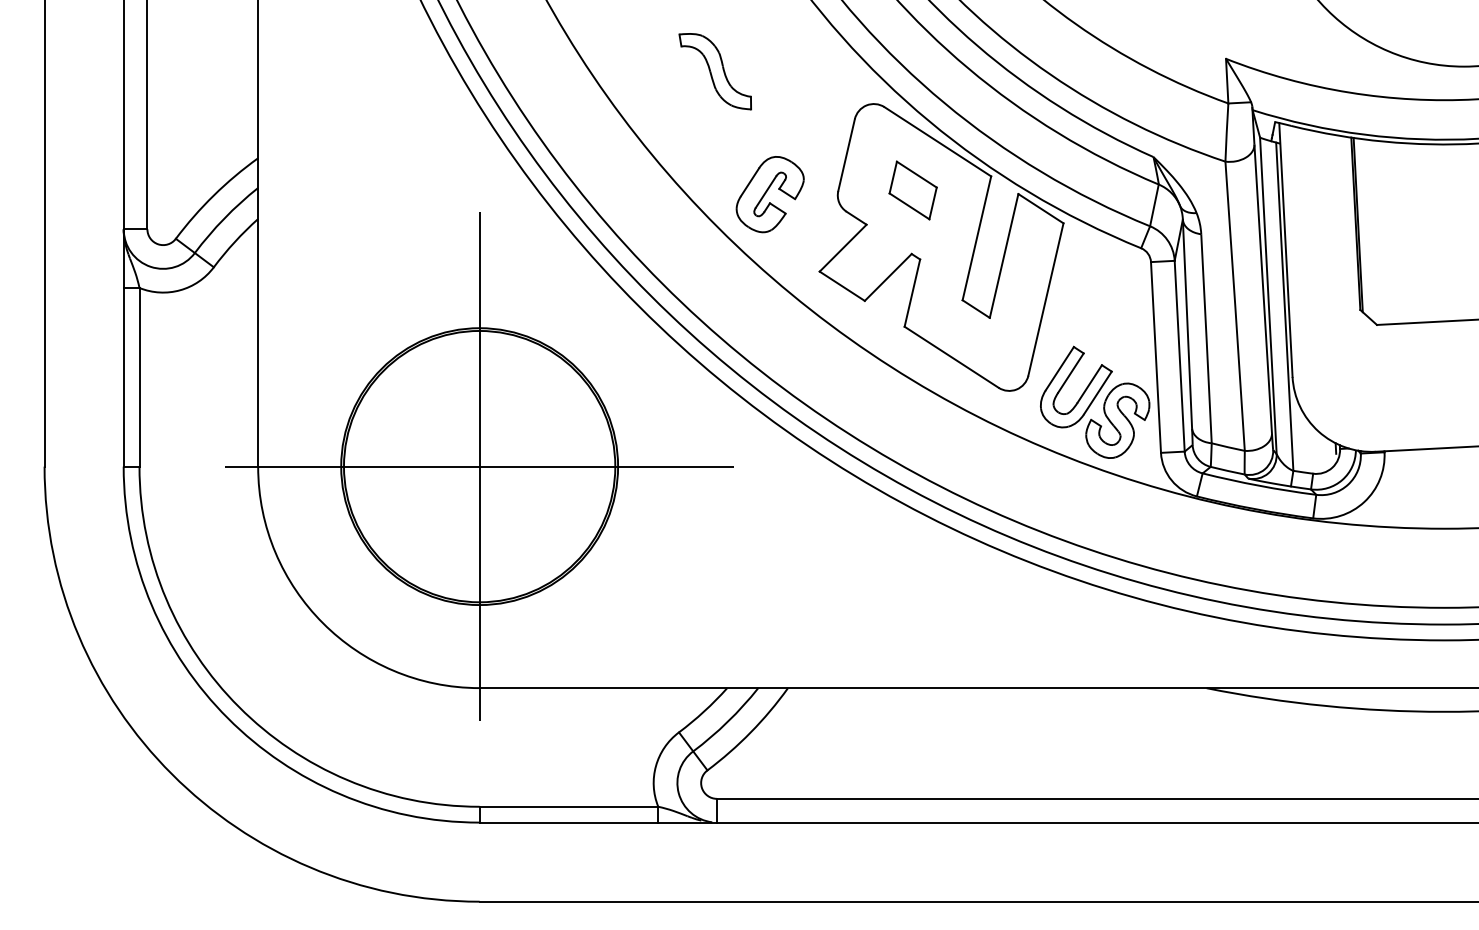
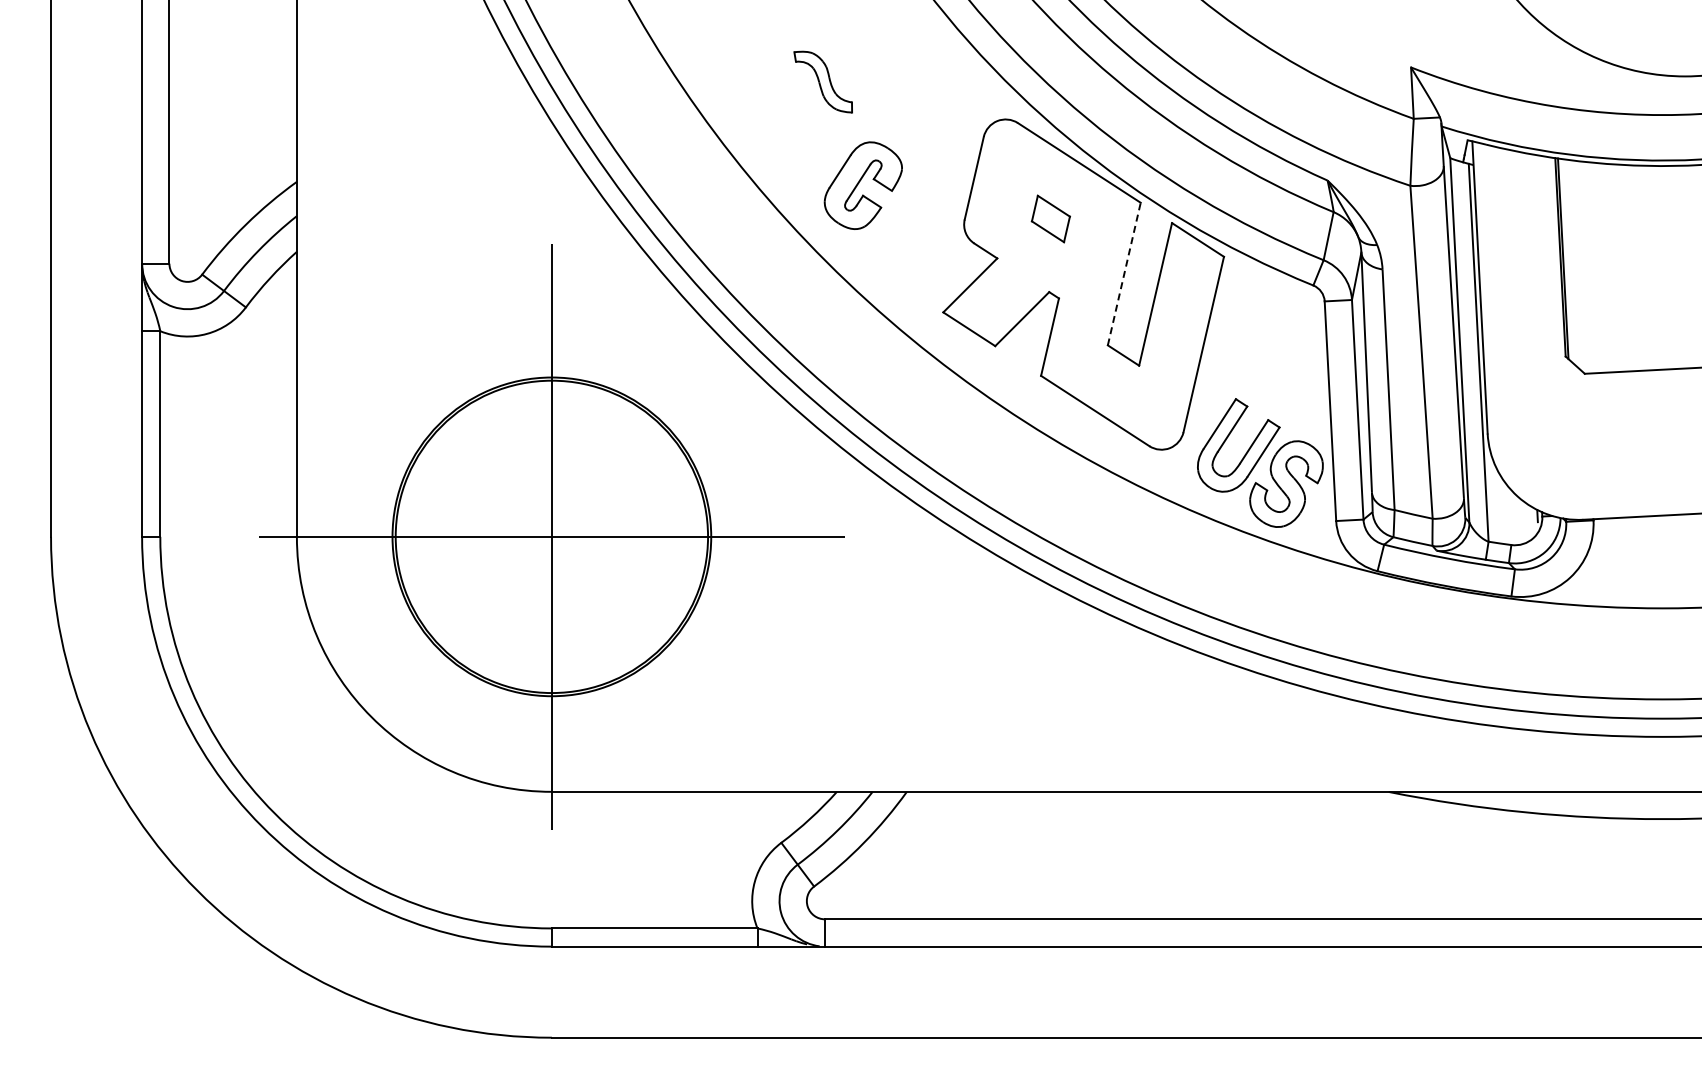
part: (715, 71) -> (823, 81), size x0.7
part: (912, 190) -> (1050, 218), size x0.7
part: (769, 194) -> (862, 185), moved
line: (977, 237) -> (1124, 273), solid -> dashed

